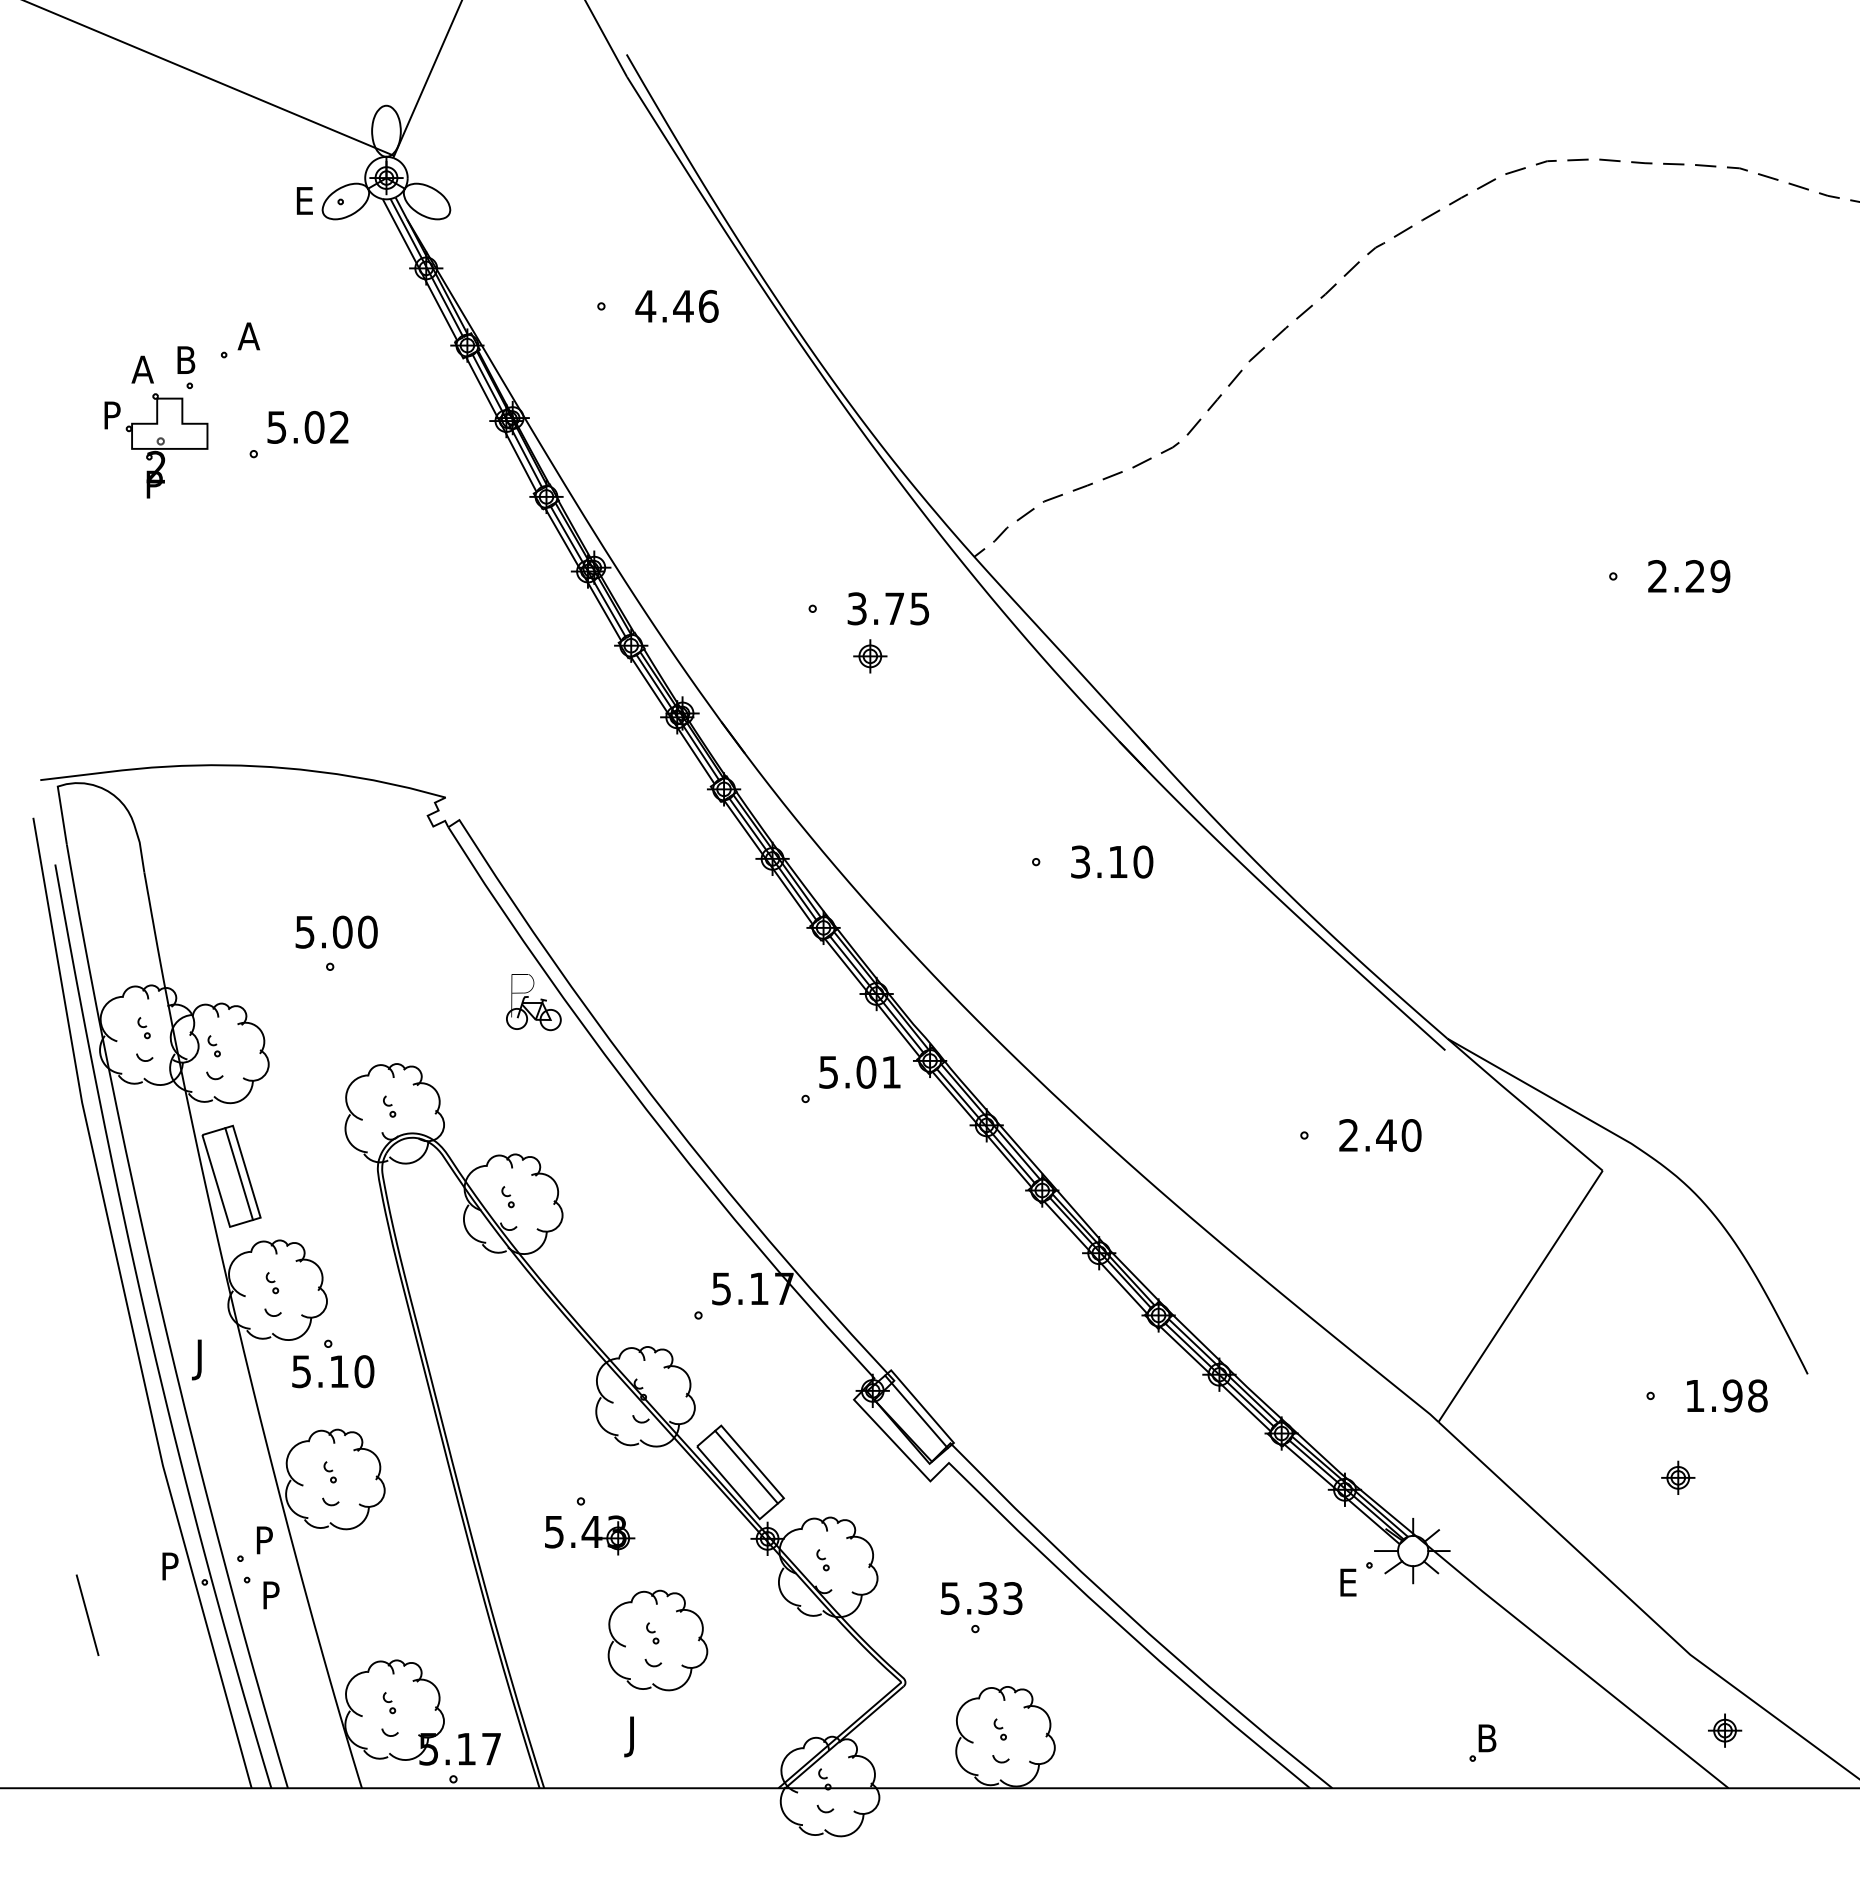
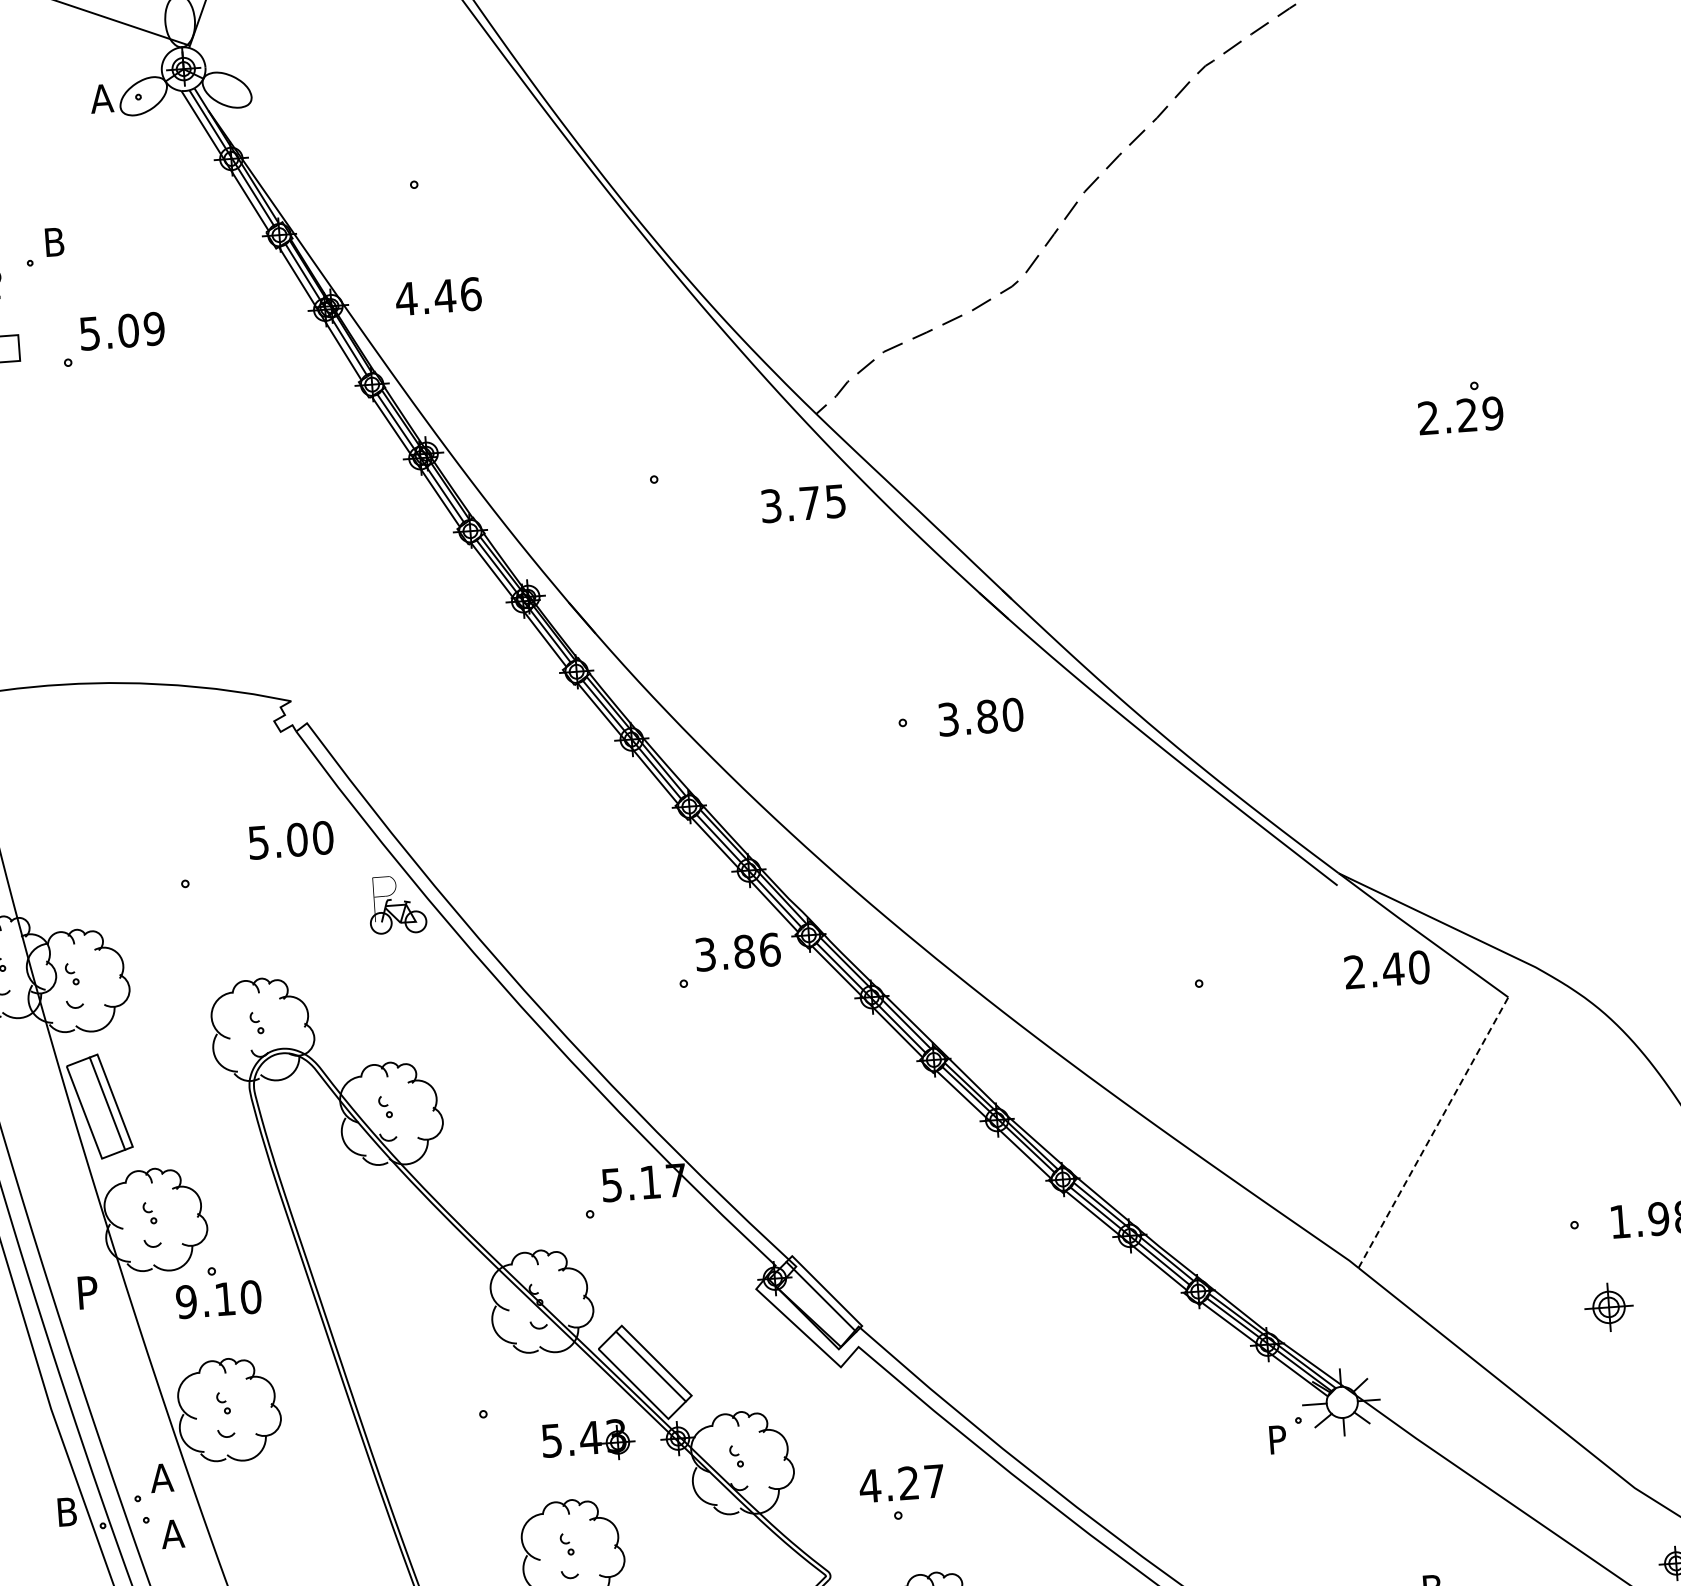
text: (305, 200) -> (102, 98), E -> A
text: (676, 306) -> (438, 296), moved
text: (248, 336) -> (53, 242), A -> B
text: (339, 427) -> (154, 328), 5.02 -> 5.09
text: (1689, 576) -> (1461, 415), moved
text: (888, 608) -> (803, 503), moved
part: (870, 656) -> (717, 524), removed
text: (1118, 861) -> (987, 716), 3.10 -> 3.80
text: (336, 931) -> (290, 839), moved
text: (860, 1071) -> (738, 951), 5.01 -> 3.86
text: (1380, 1135) -> (1387, 969), moved
line: (1520, 1295) -> (1433, 1131), solid -> dashed
text: (203, 1359) -> (84, 1296), J -> P
text: (301, 1371) -> (186, 1301), 5.10 -> 9.10
part: (1678, 1477) -> (1609, 1306), size x1.4
part: (590, 1535) -> (589, 1441), moved
text: (265, 1540) -> (162, 1478), P -> A
text: (173, 1566) -> (69, 1511), P -> B
text: (1349, 1582) -> (1279, 1439), E -> P
text: (271, 1595) -> (172, 1534), P -> A
text: (980, 1598) -> (901, 1483), 5.33 -> 4.27

